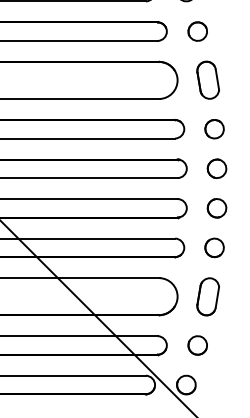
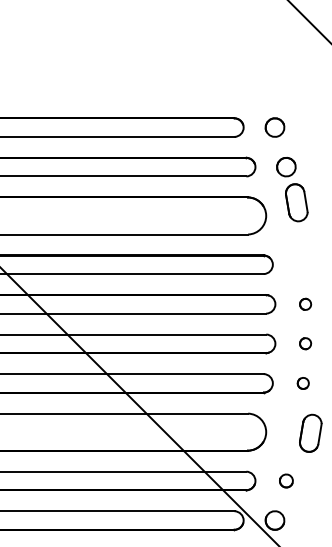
part: (207, 79) -> (296, 202), moved
part: (214, 128) -> (303, 264), removed
part: (216, 168) -> (305, 304), size x0.6
part: (216, 207) -> (305, 343), size x0.6
part: (214, 247) -> (303, 383), size x0.6
part: (207, 295) -> (310, 432), moved
part: (197, 344) -> (286, 480), size x0.7

